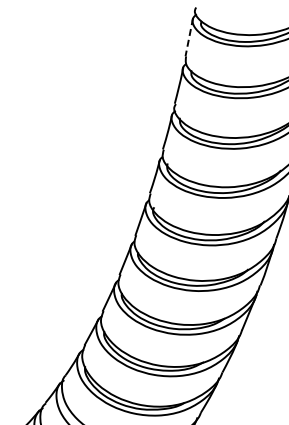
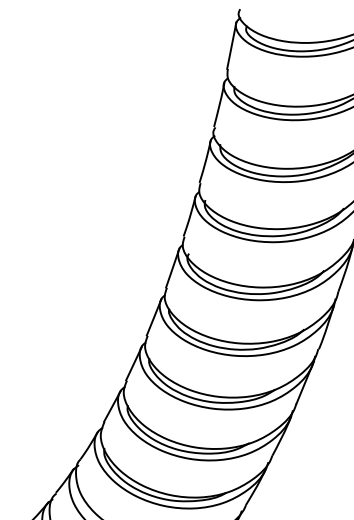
line: (189, 37) -> (232, 45), dashed -> solid

